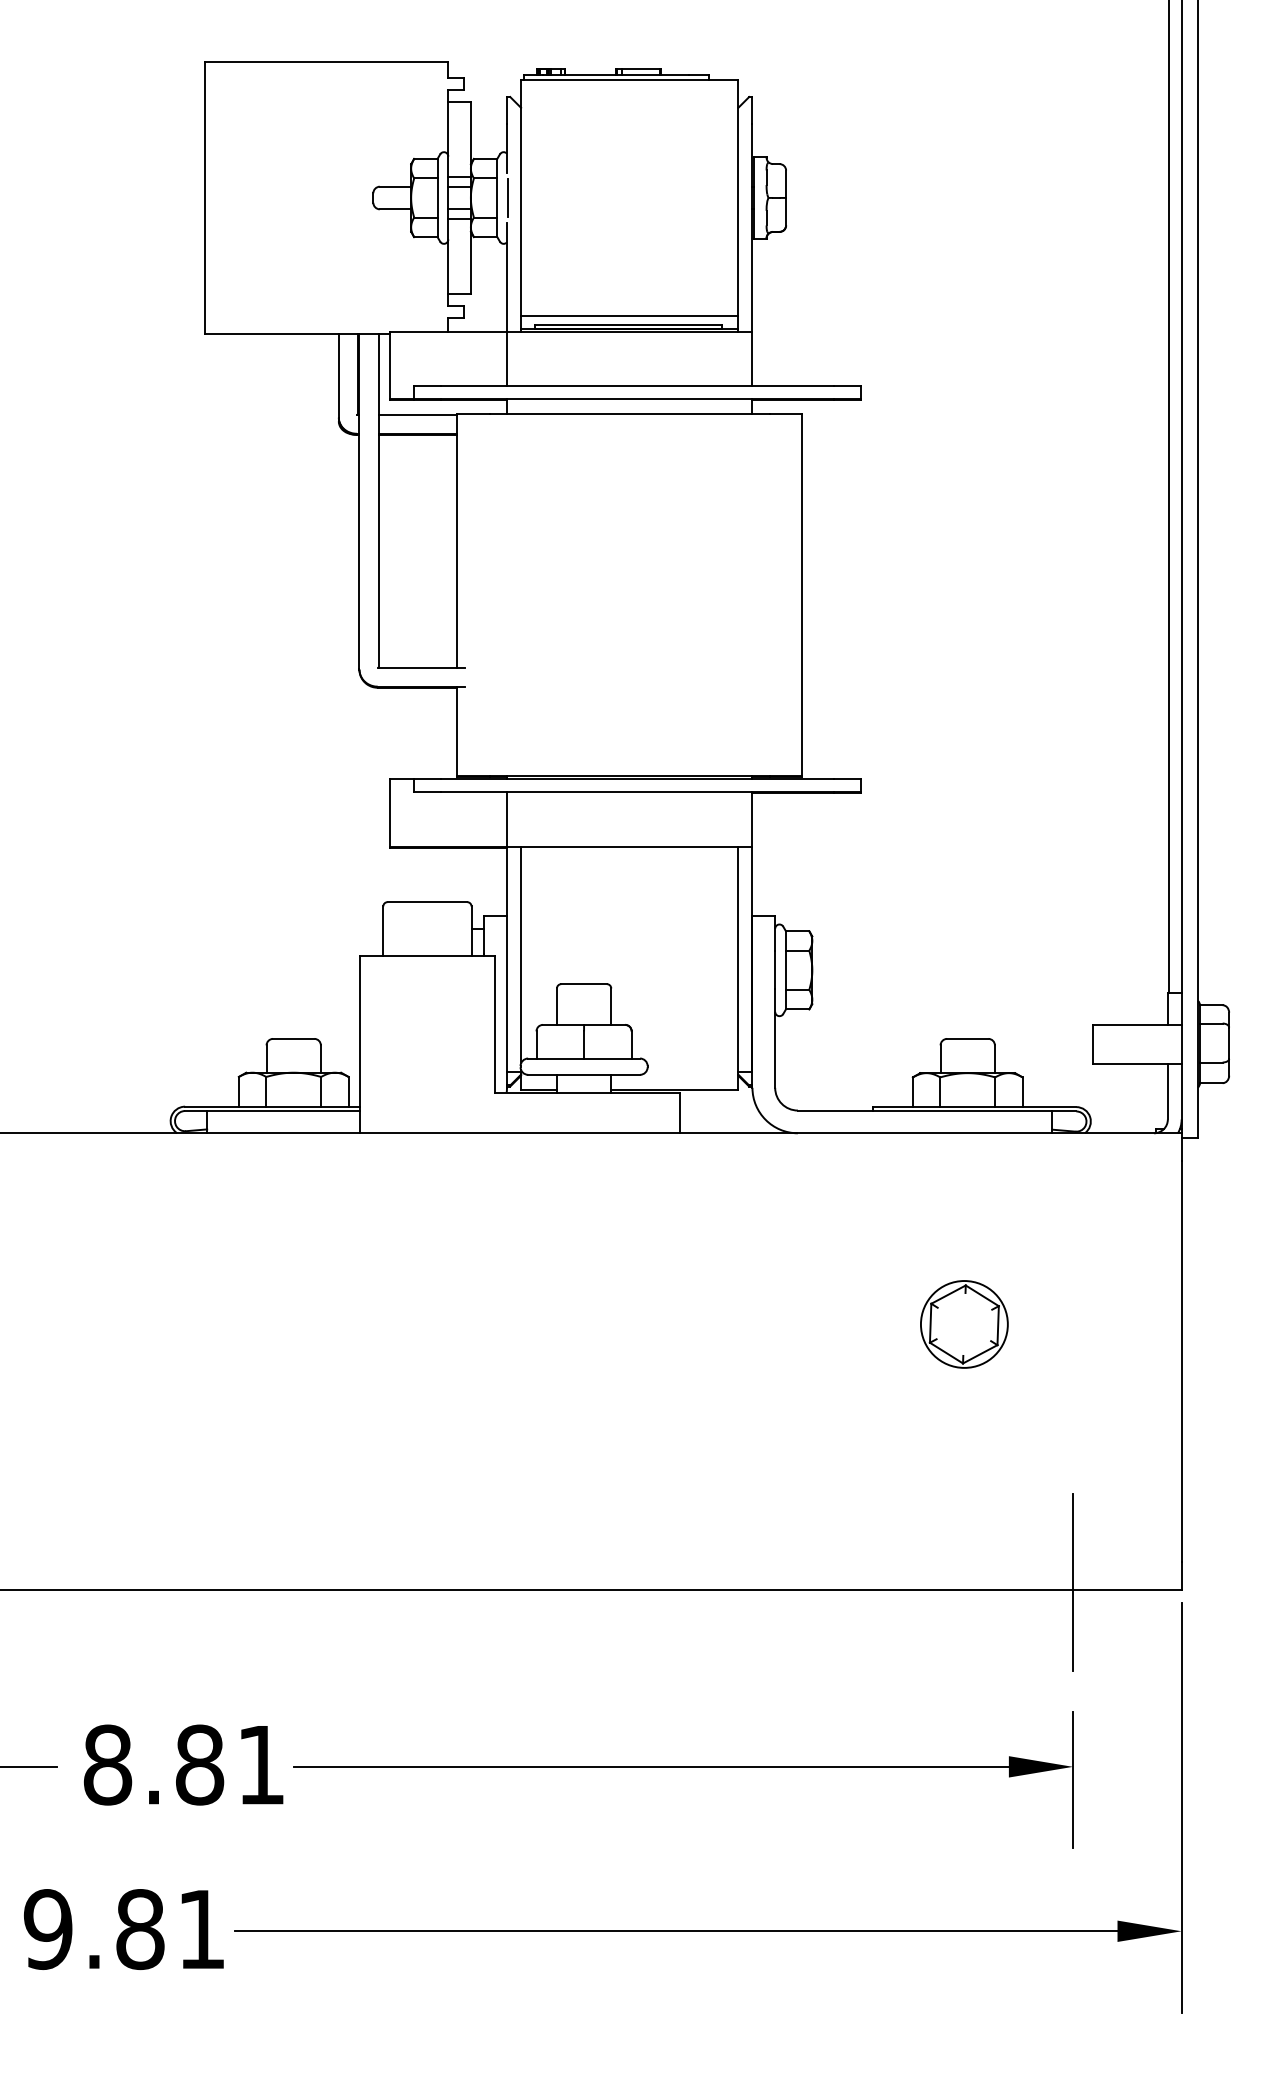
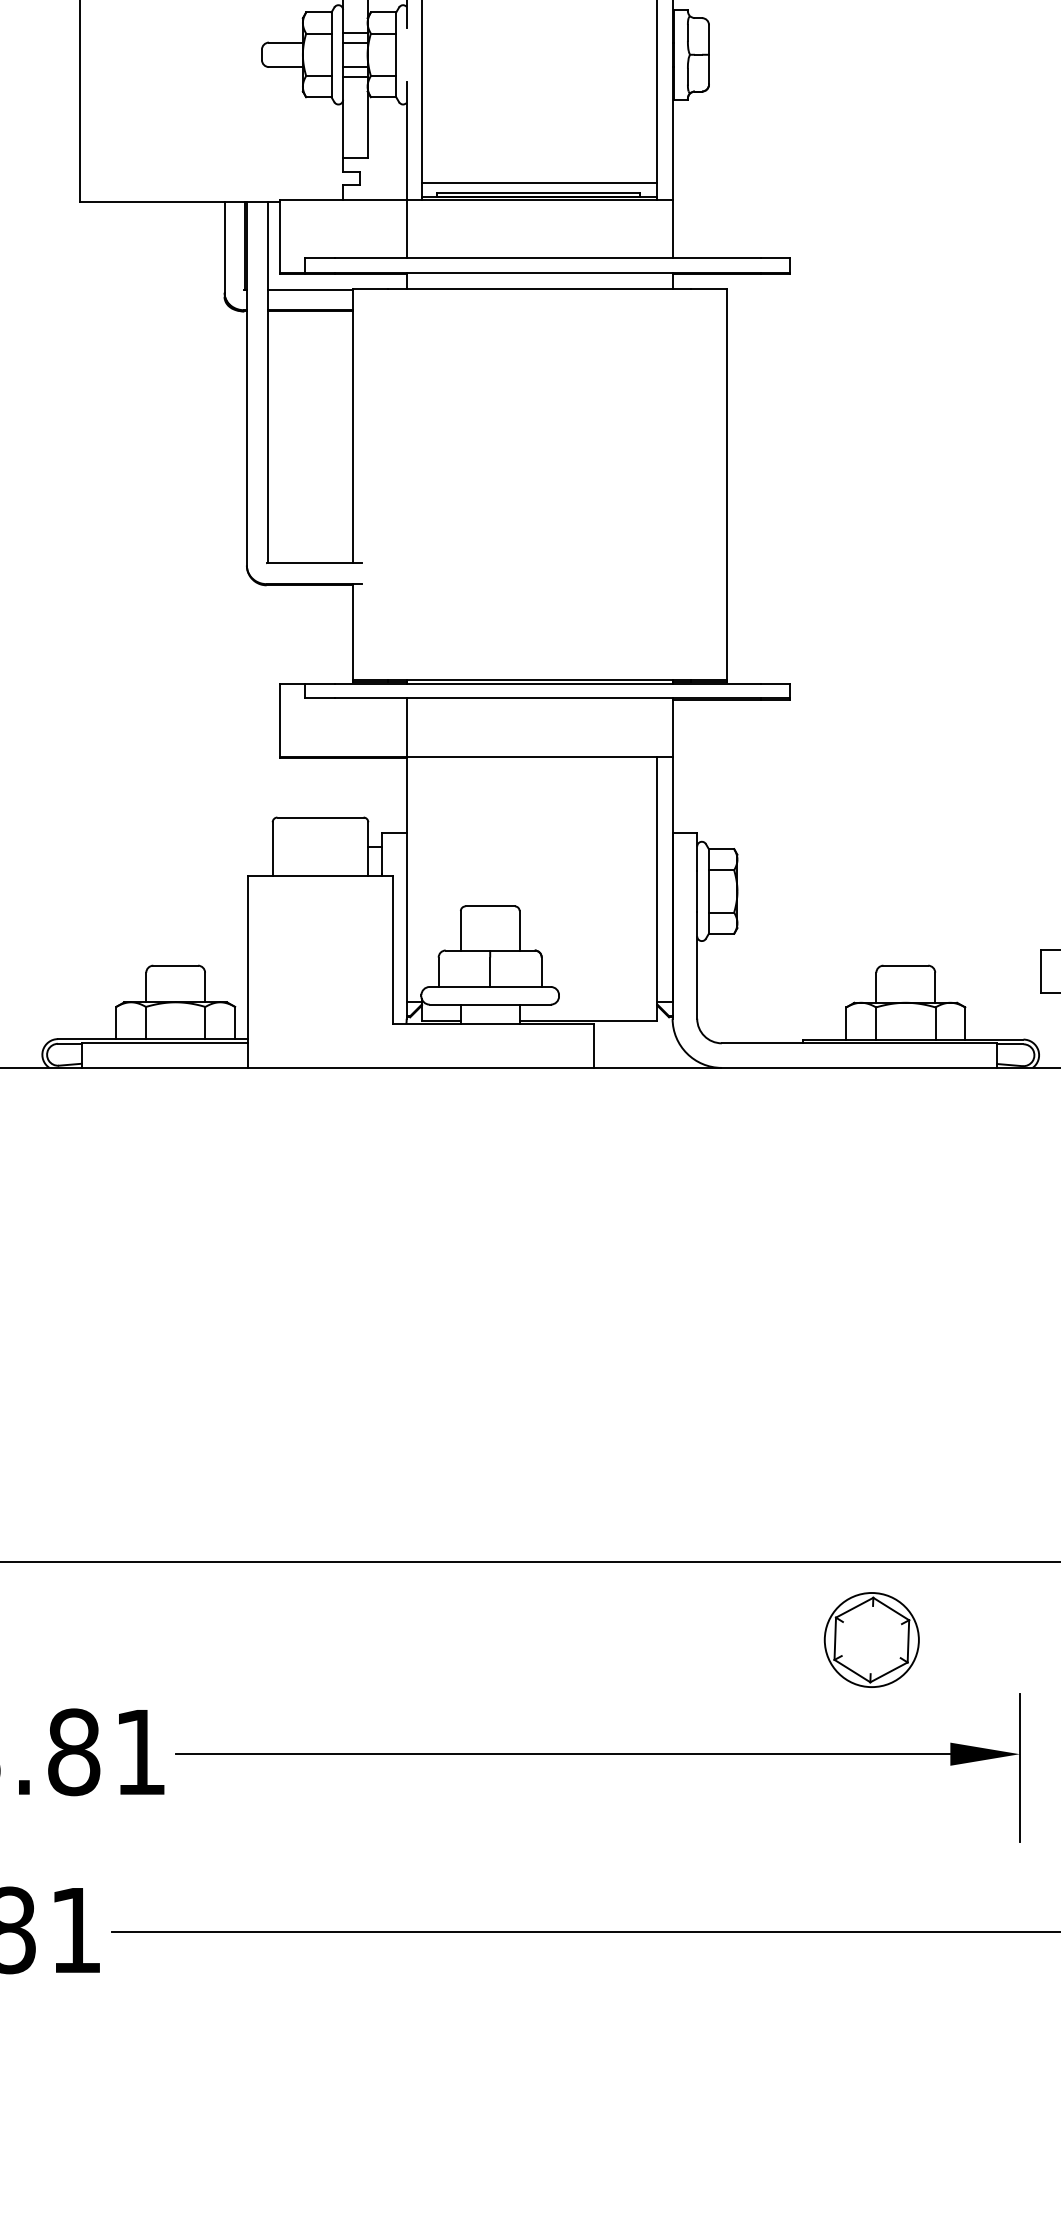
line: (508, 198) -> (408, 55), removed
line: (521, 954) -> (422, 874), removed
part: (964, 1324) -> (871, 1640), moved
line: (1073, 1582) -> (1020, 1554), removed

